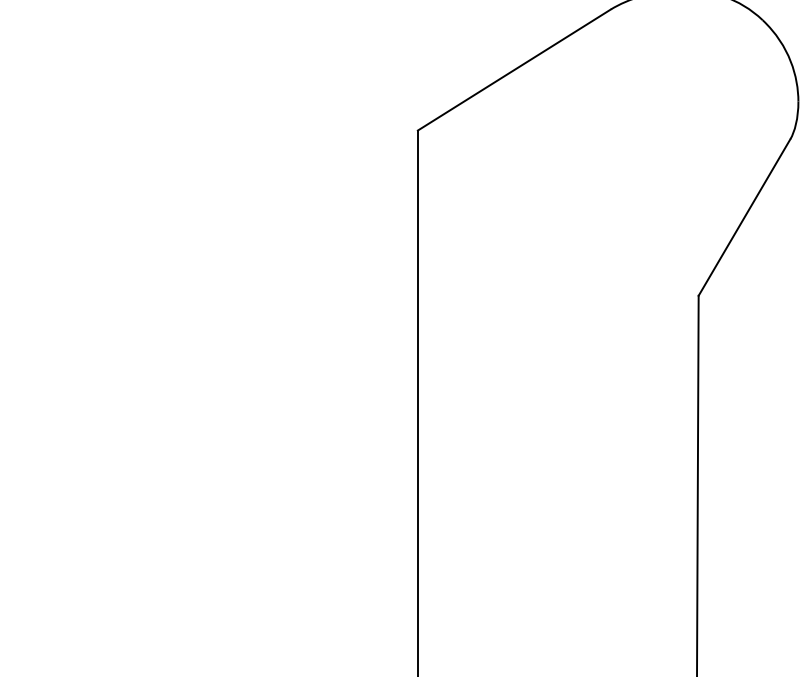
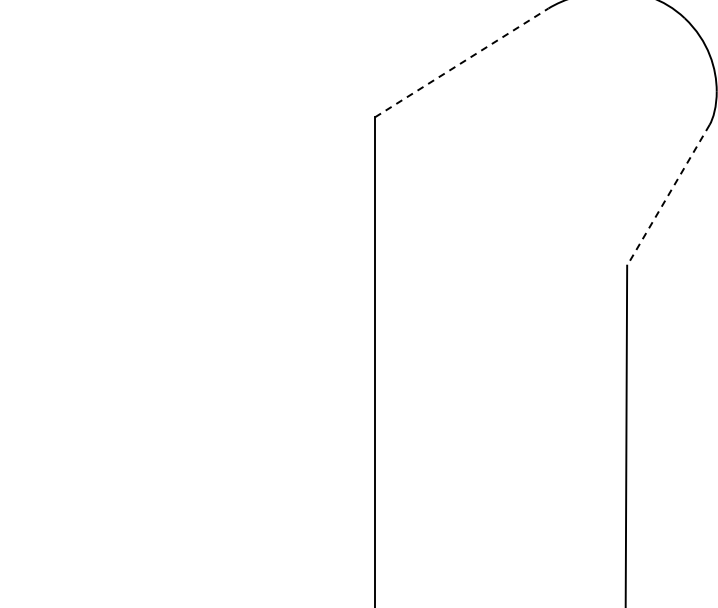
line: (515, 69) -> (462, 62), solid -> dashed
line: (744, 217) -> (668, 195), solid -> dashed

